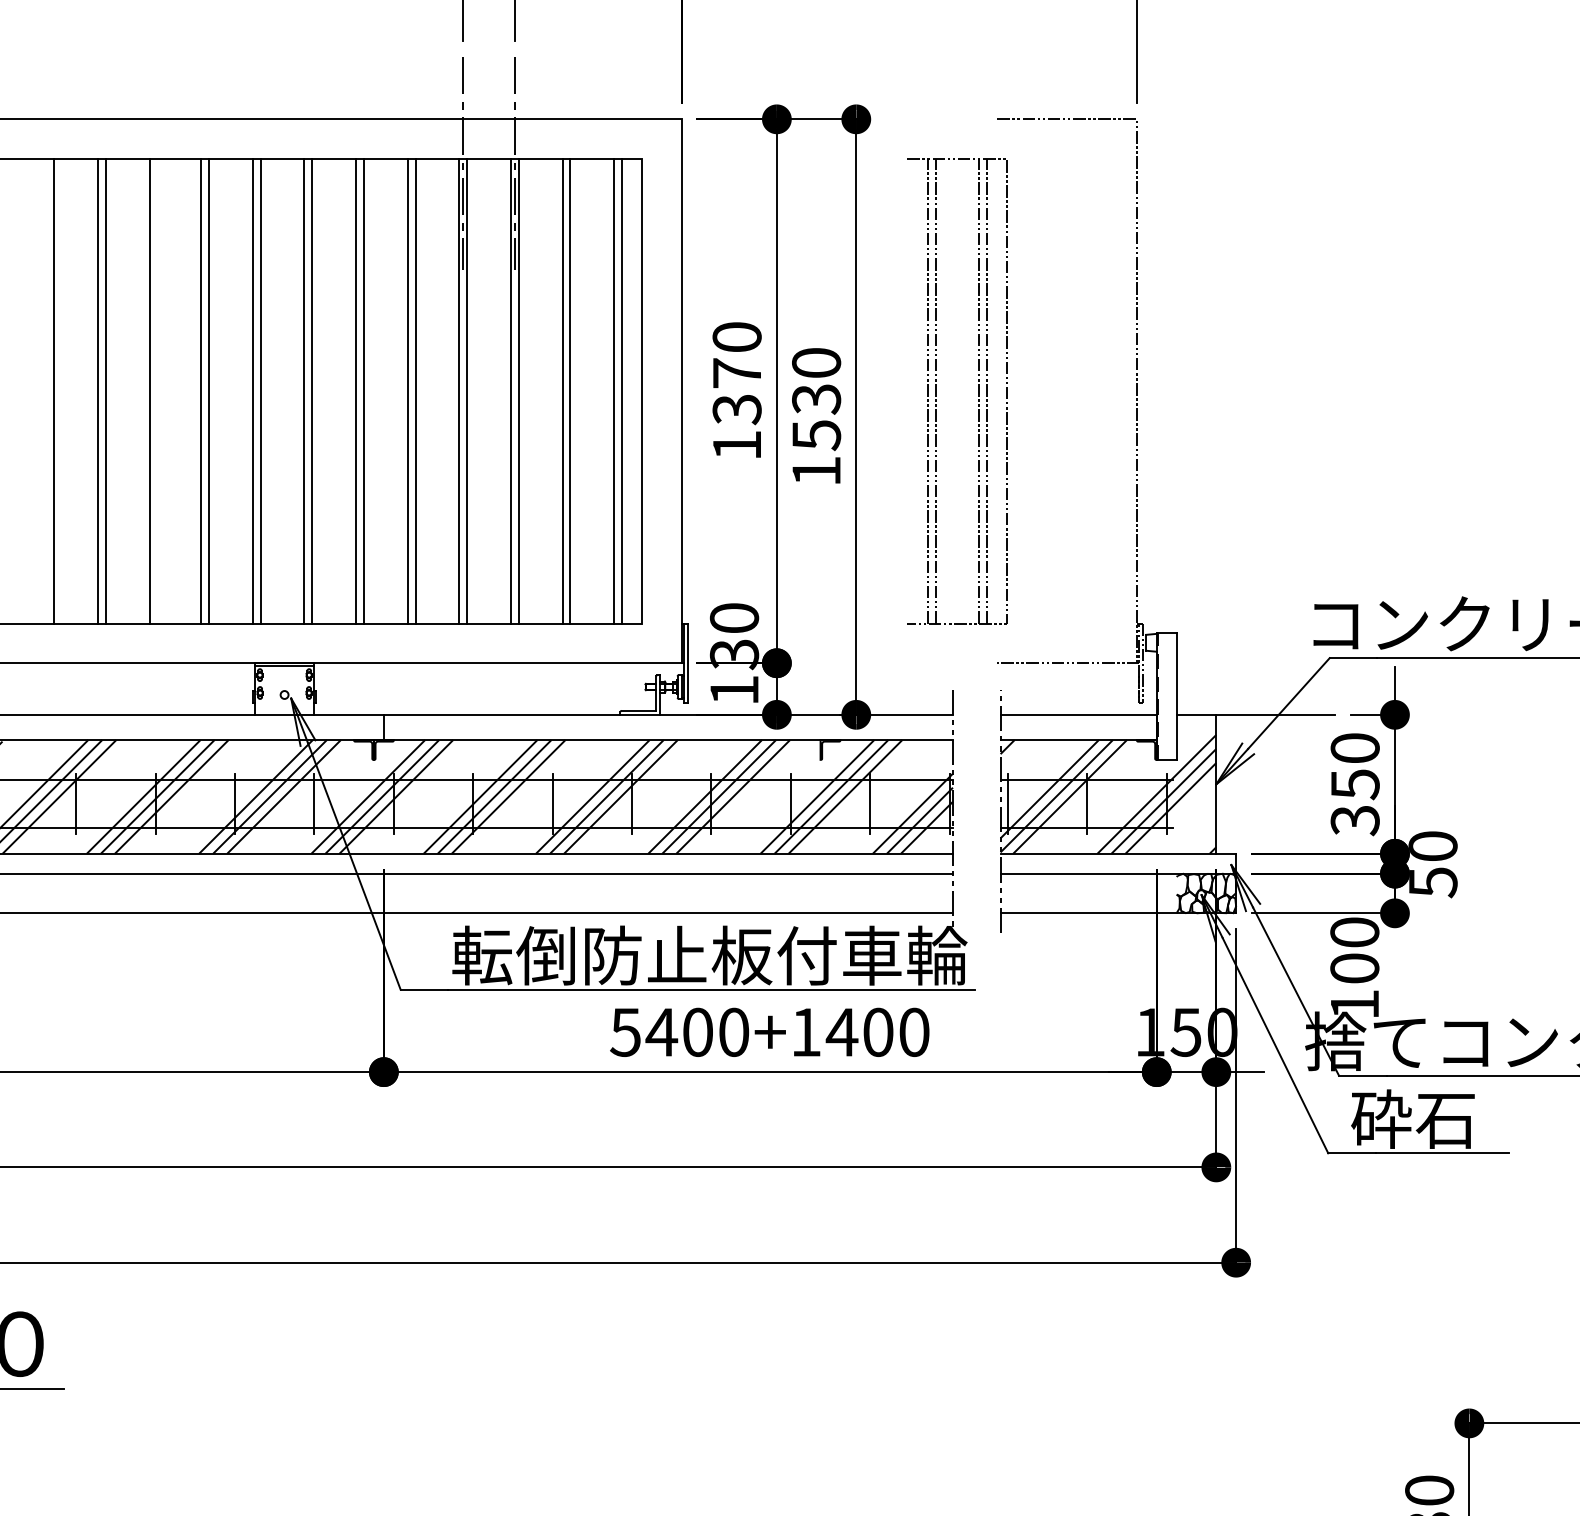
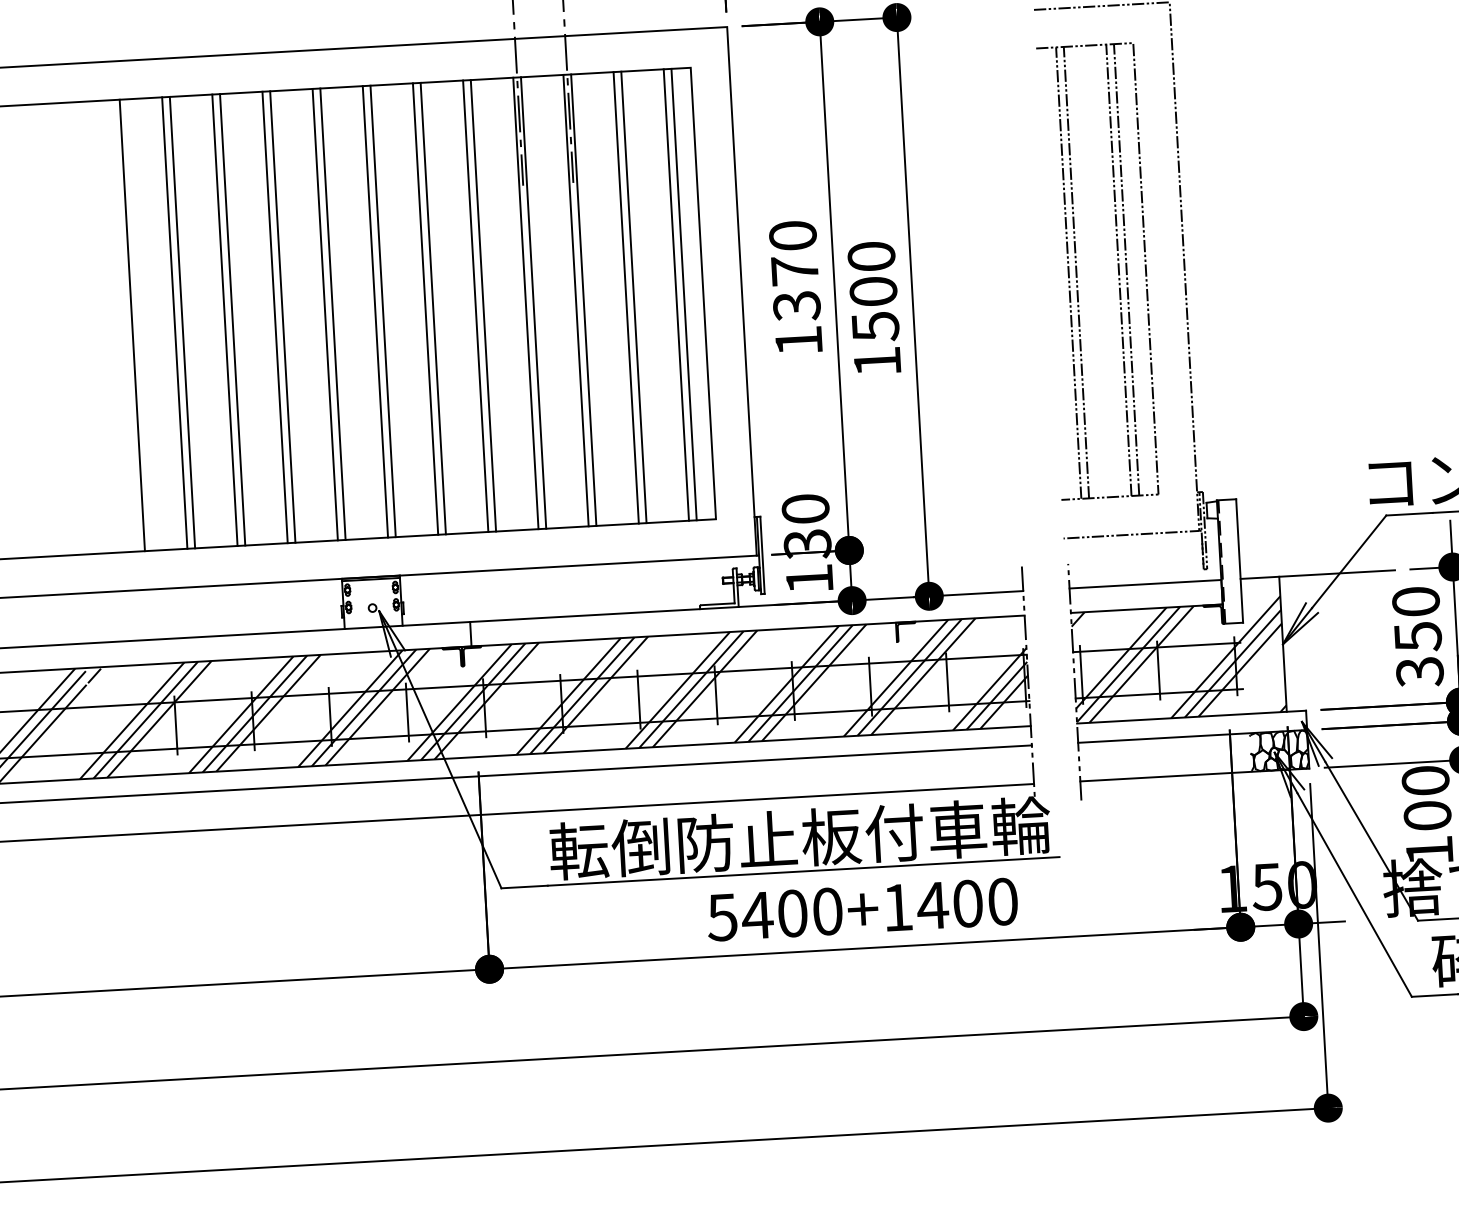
line: (157, 391) -> (232, 320), added
part: (936, 391) -> (1077, 272), moved
text: (816, 399) -> (873, 292), 1530 -> 1500

